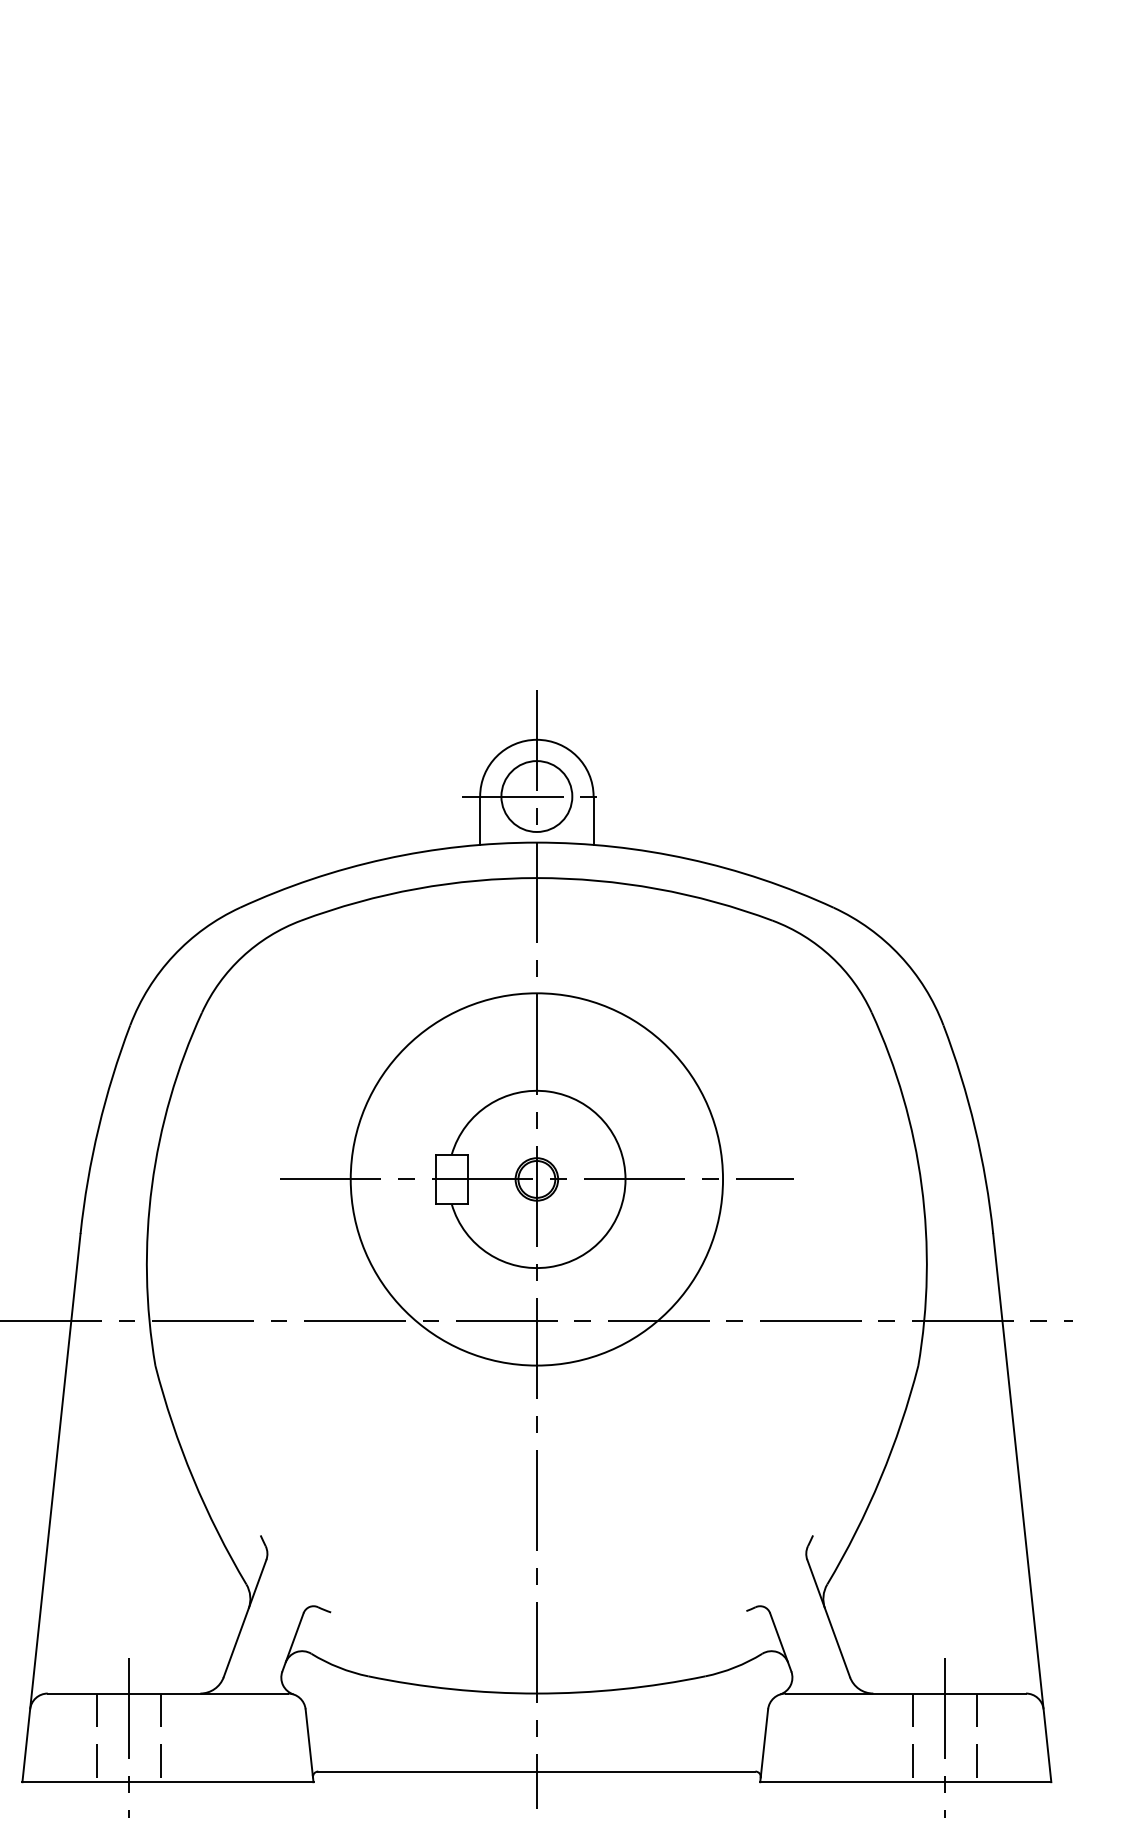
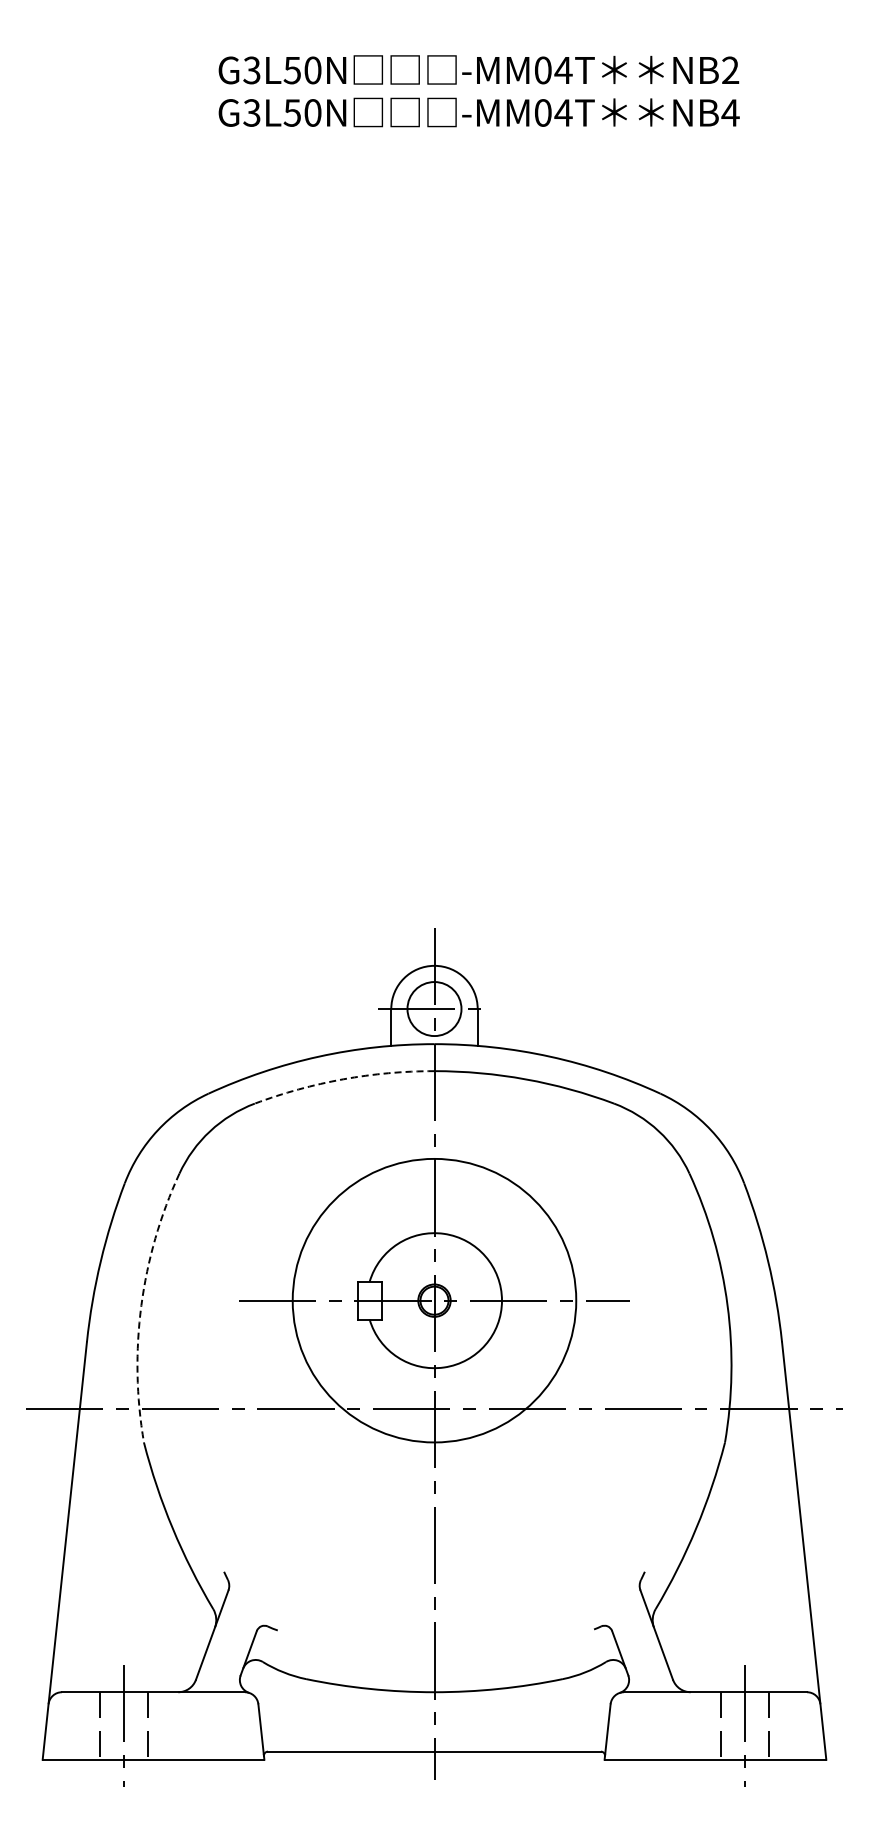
arc: (417, 889) -> (343, 1079), solid -> dashed
arc: (152, 1185) -> (141, 1305), solid -> dashed

